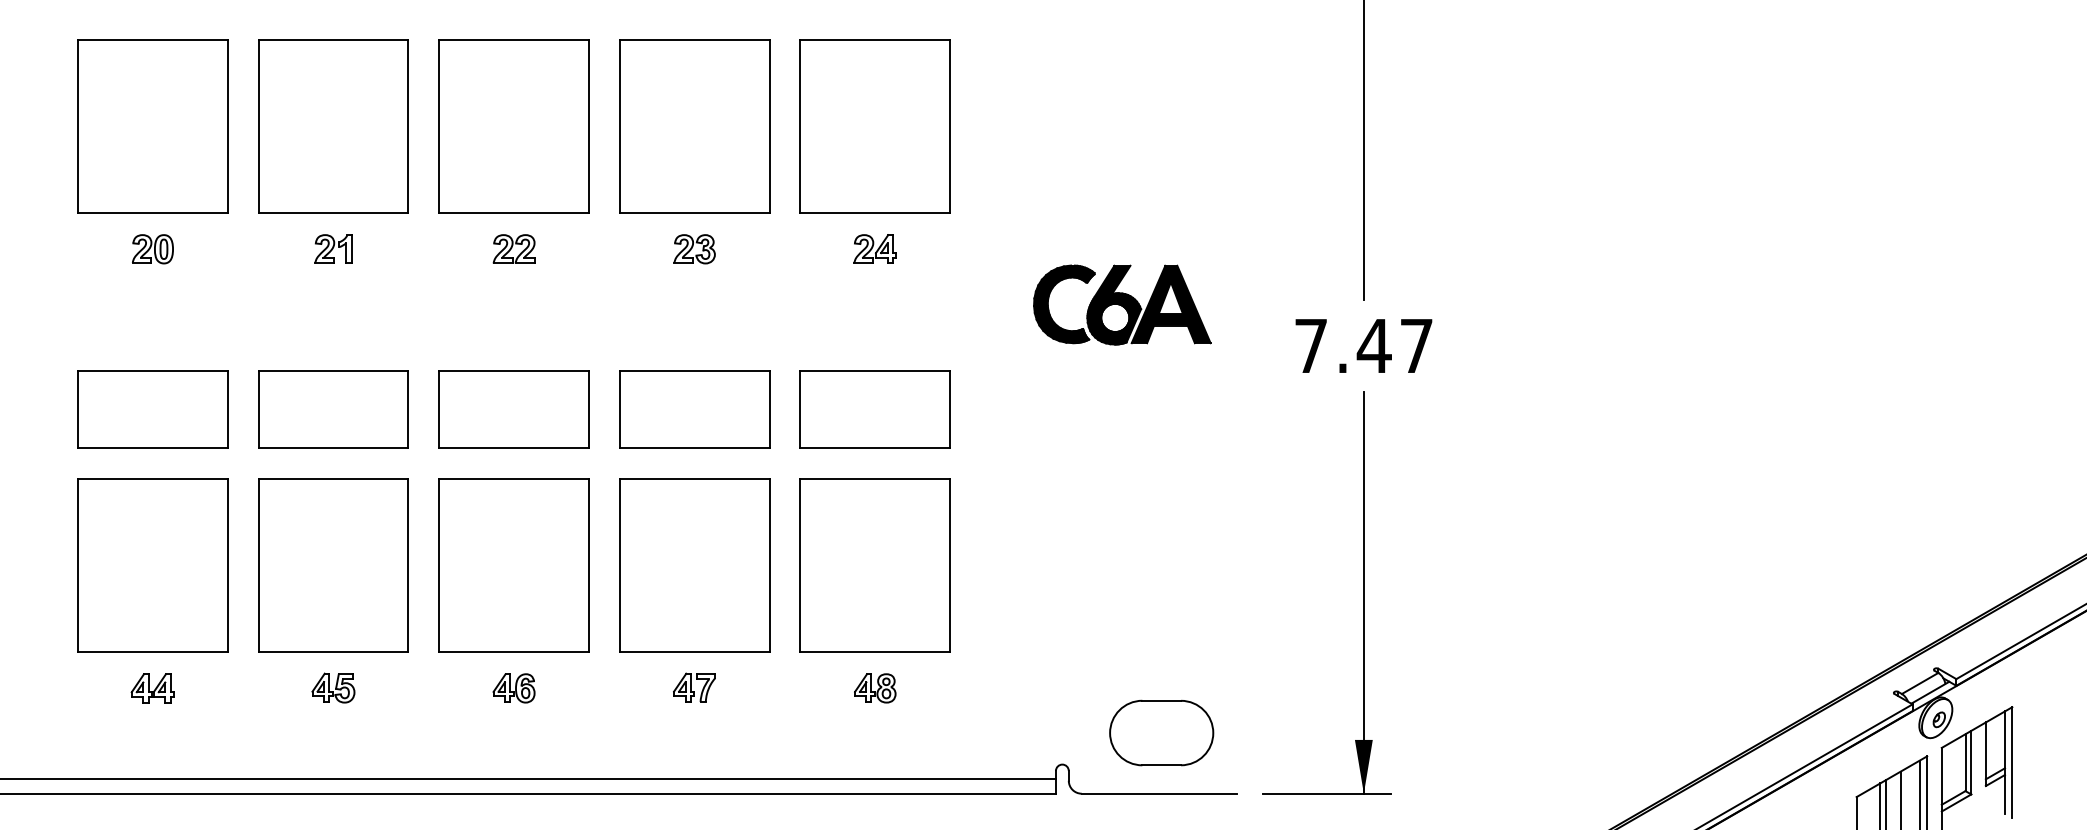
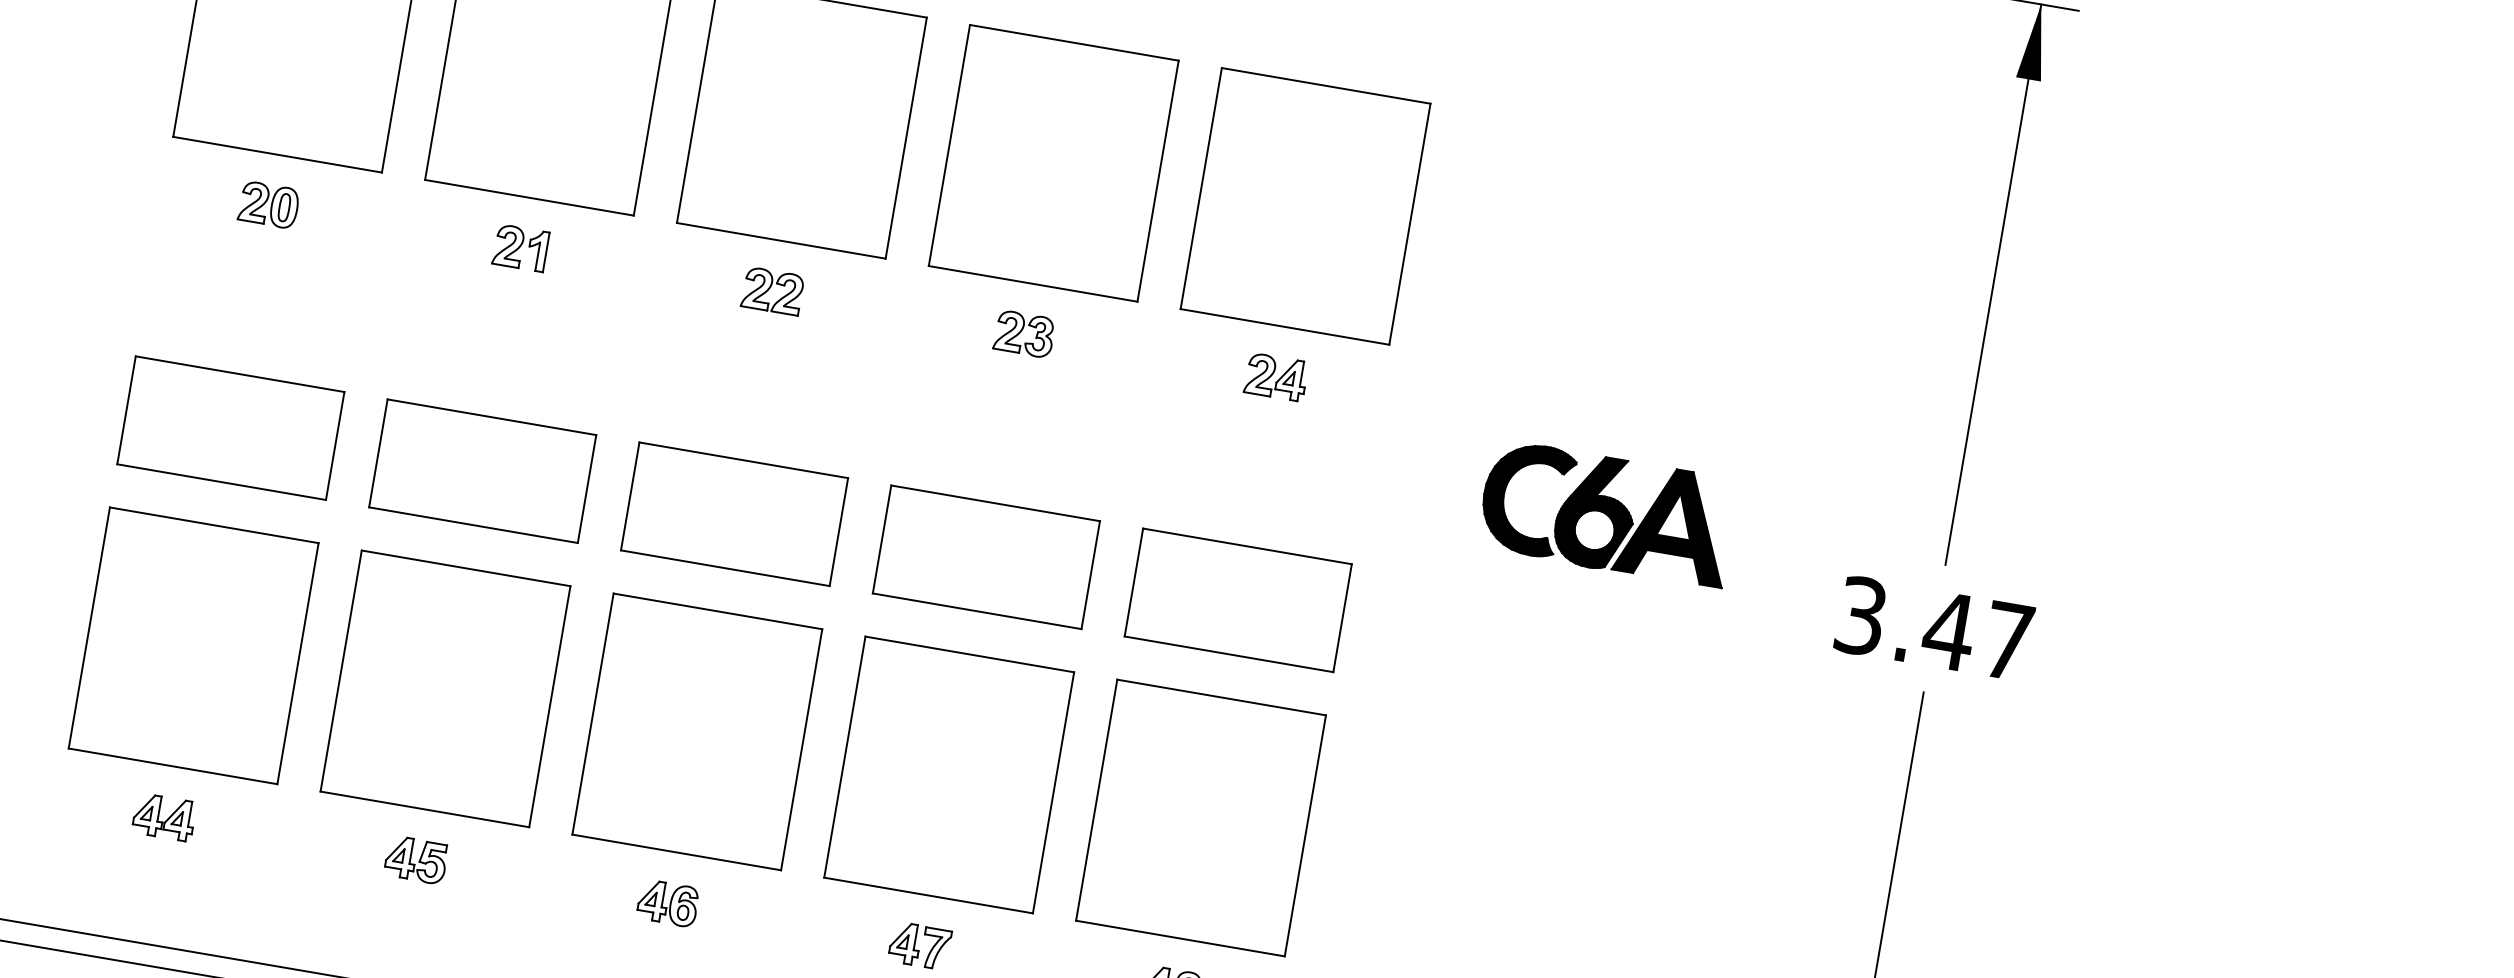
text: (1311, 345) -> (1861, 615), 7.47 -> 3.47

